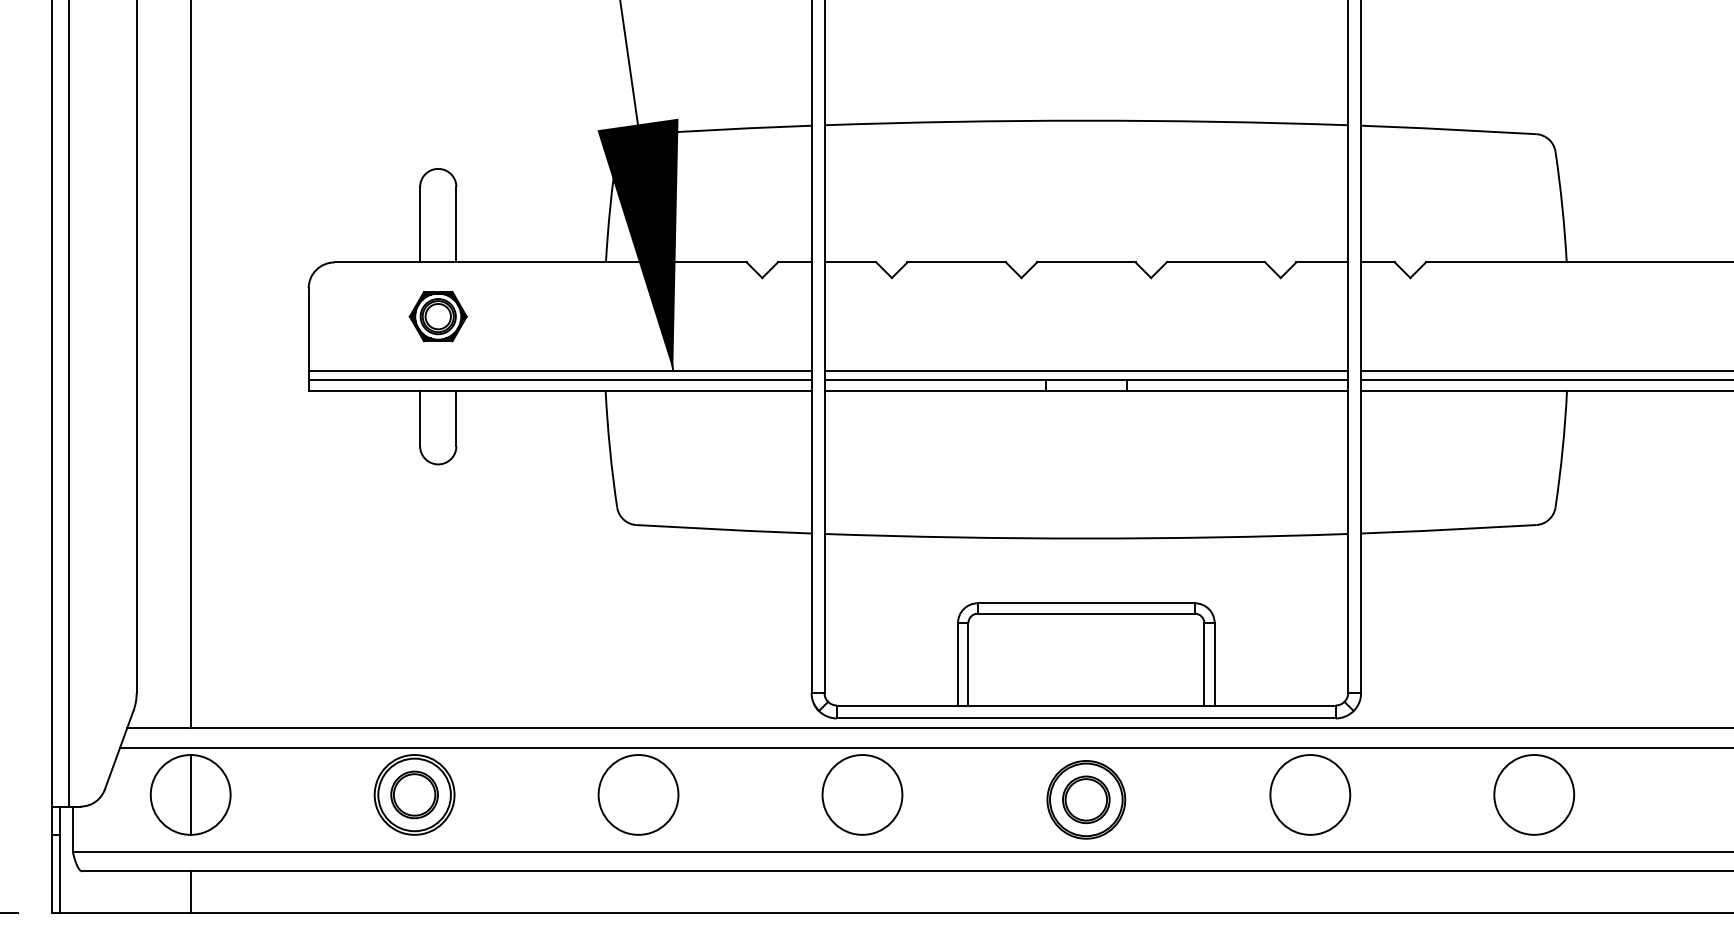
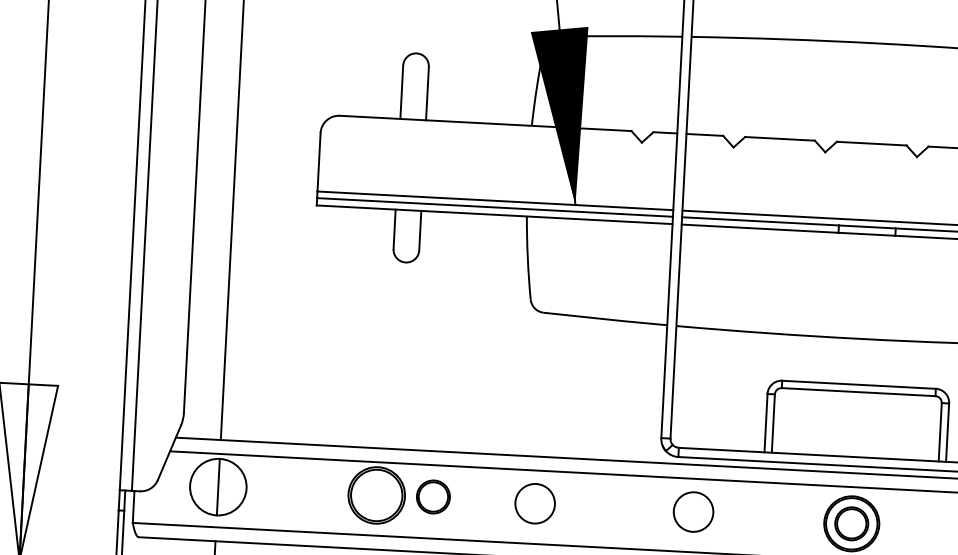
part: (437, 316) -> (410, 157), removed
part: (414, 794) -> (433, 496), moved
circle: (638, 794) -> (535, 503), size x0.7
circle: (862, 794) -> (693, 511), size x0.7

